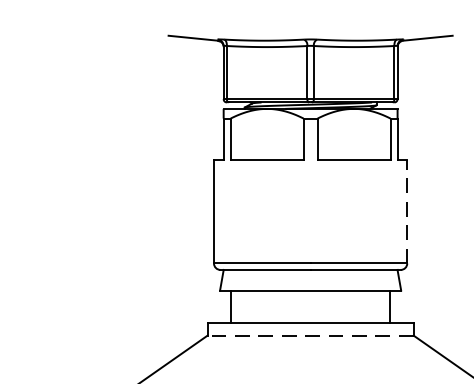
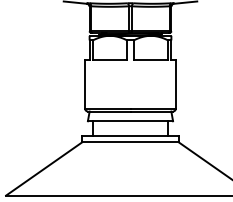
line: (406, 210) -> (175, 83), dashed -> solid
line: (308, 335) -> (129, 142), dashed -> solid

